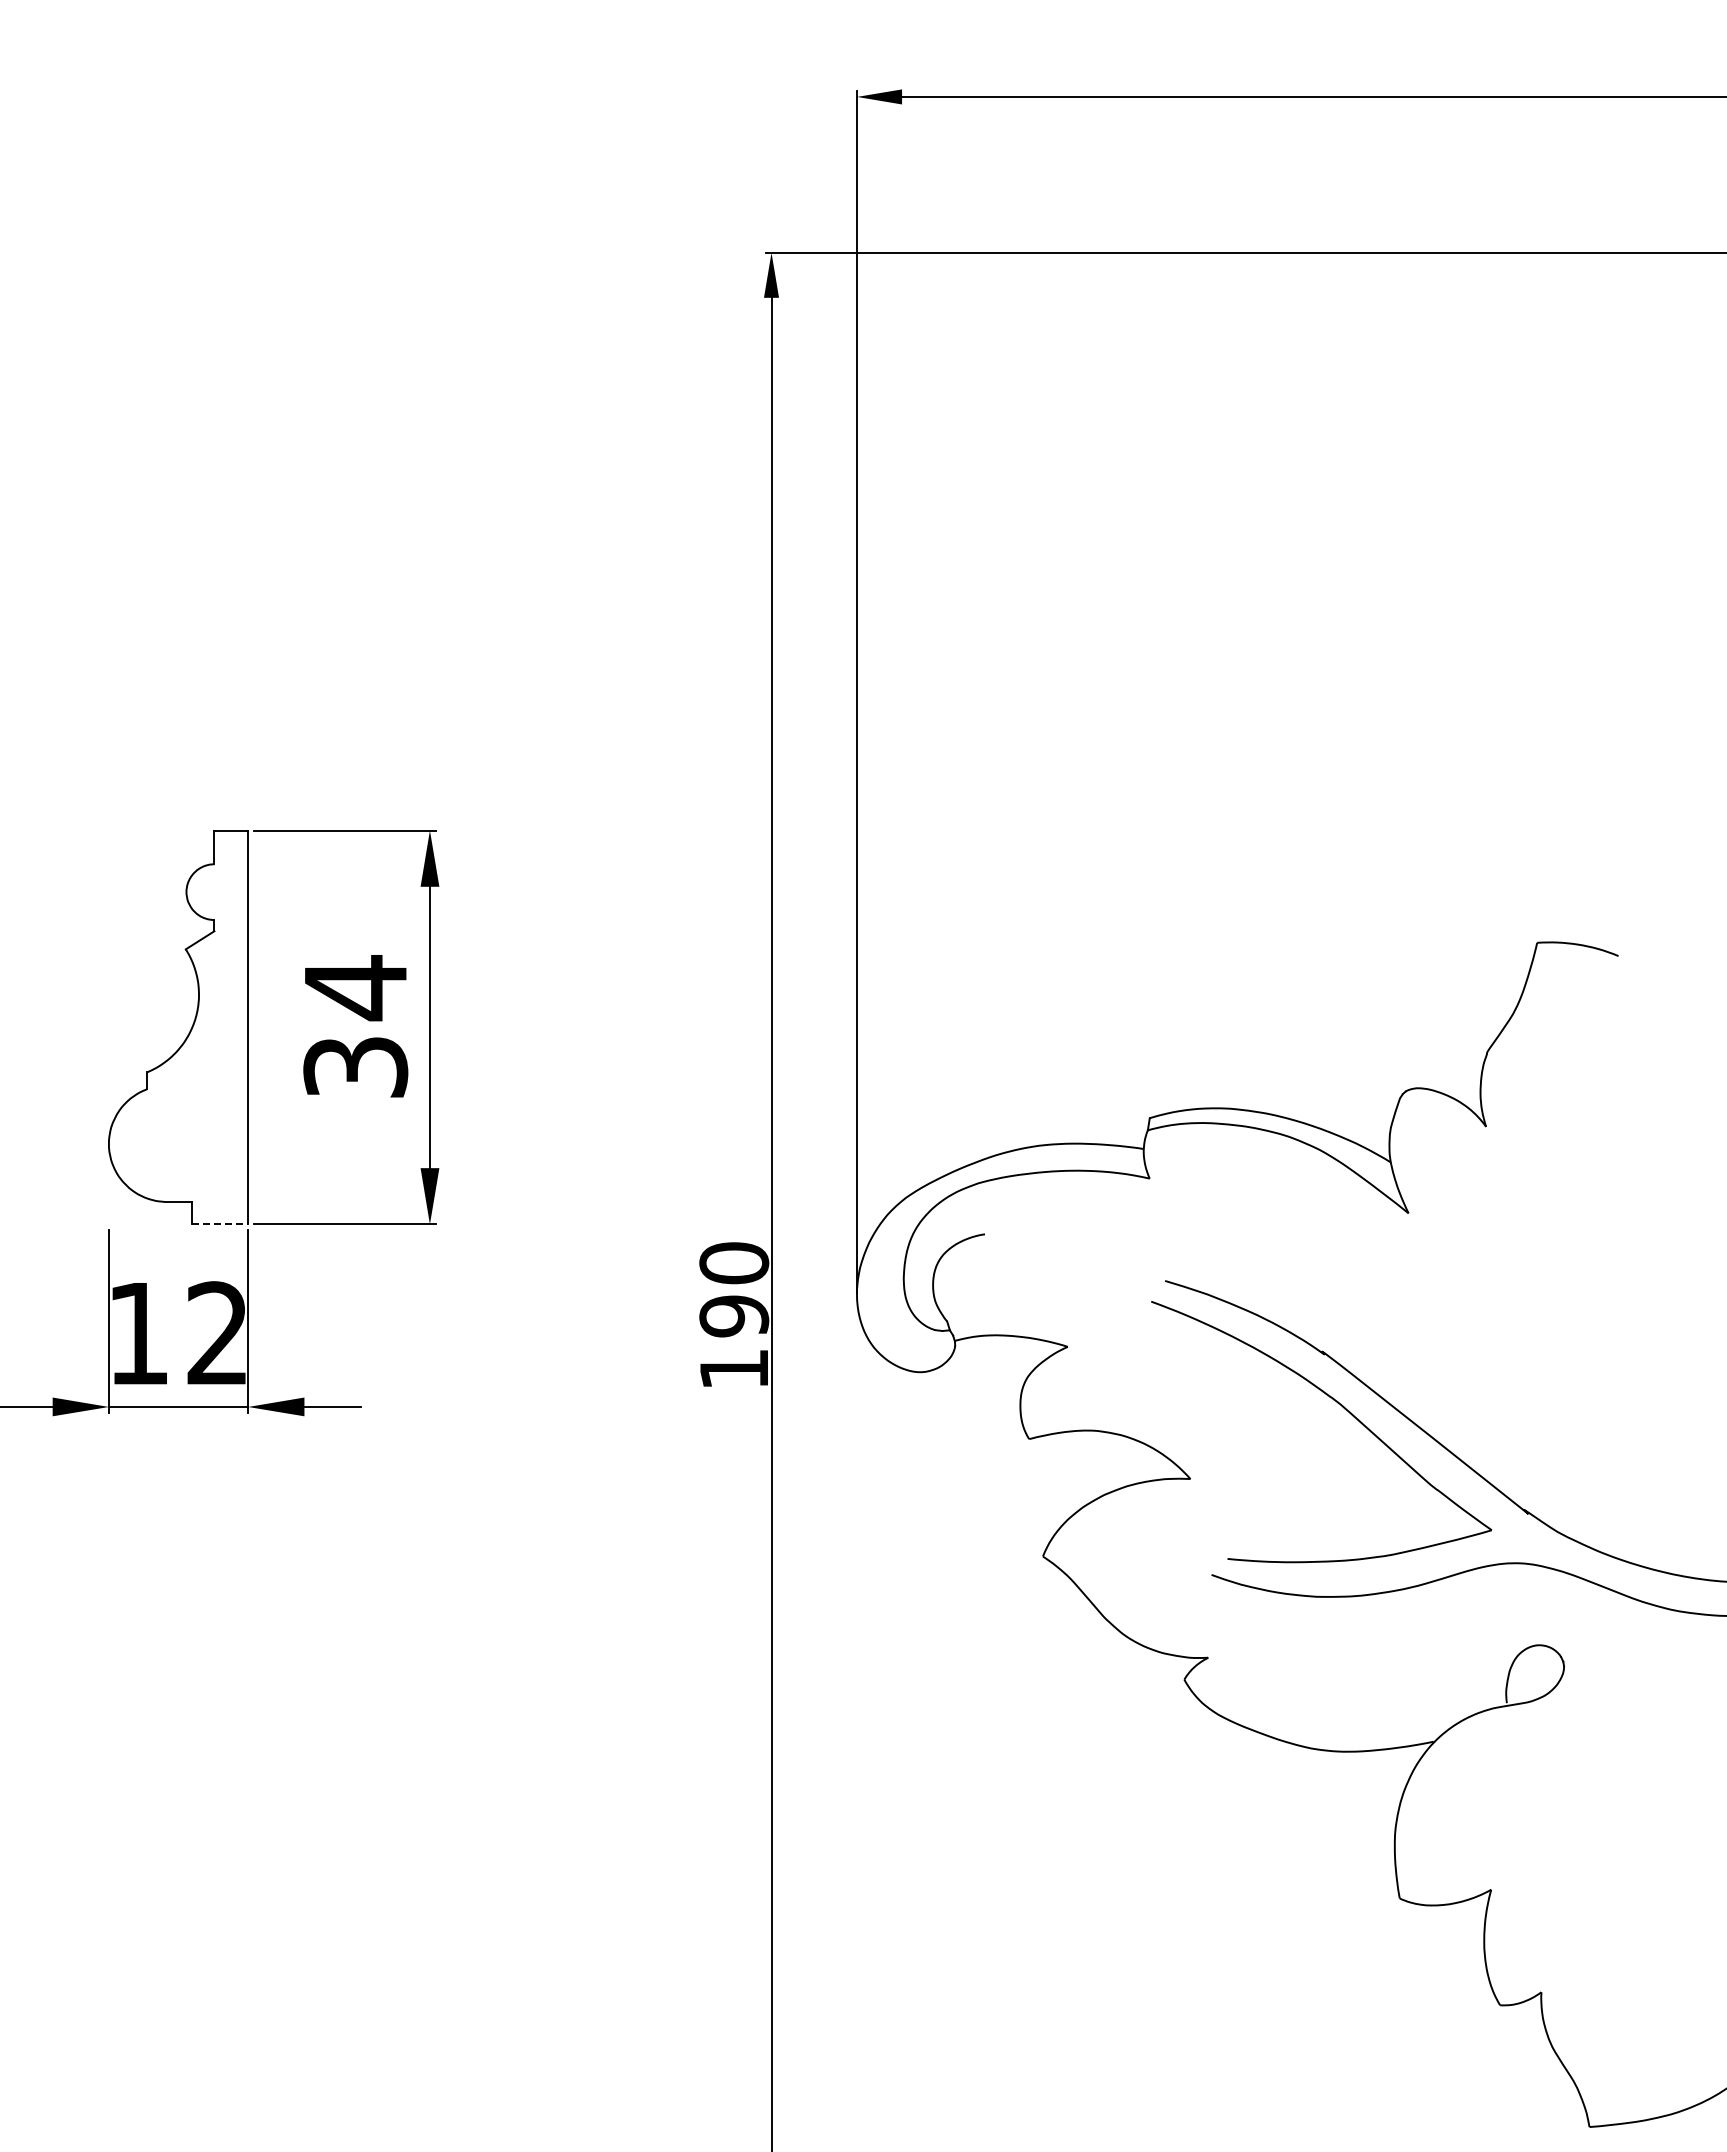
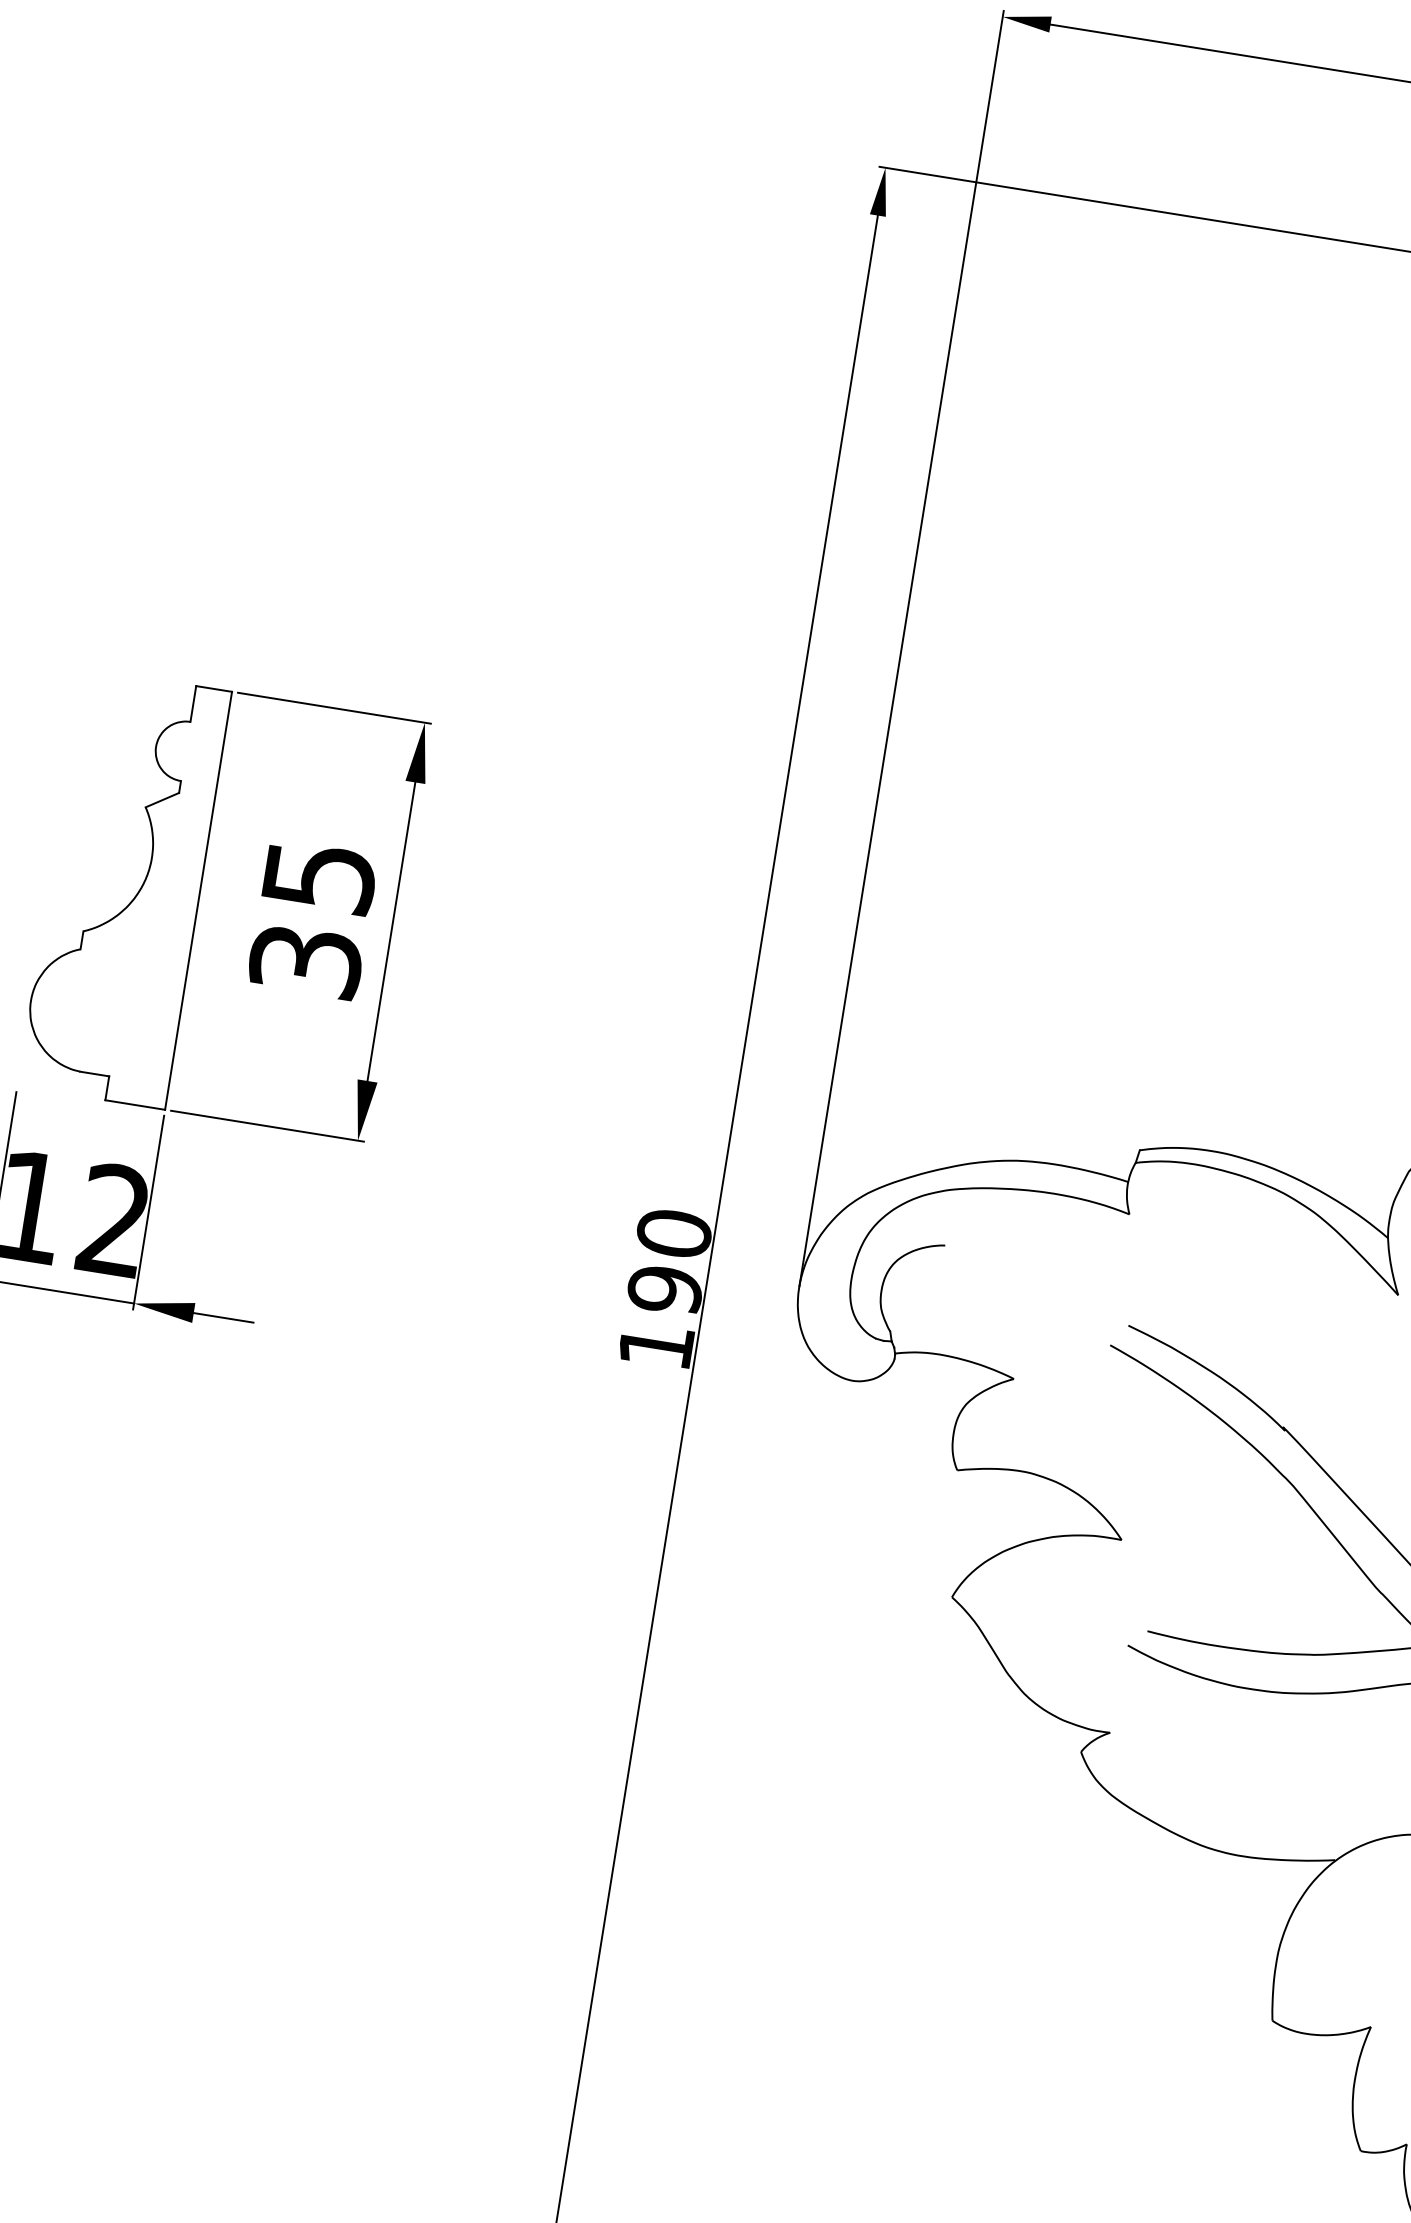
text: (356, 988) -> (320, 877), 34 -> 35
line: (220, 1224) -> (135, 1105), dashed -> solid

